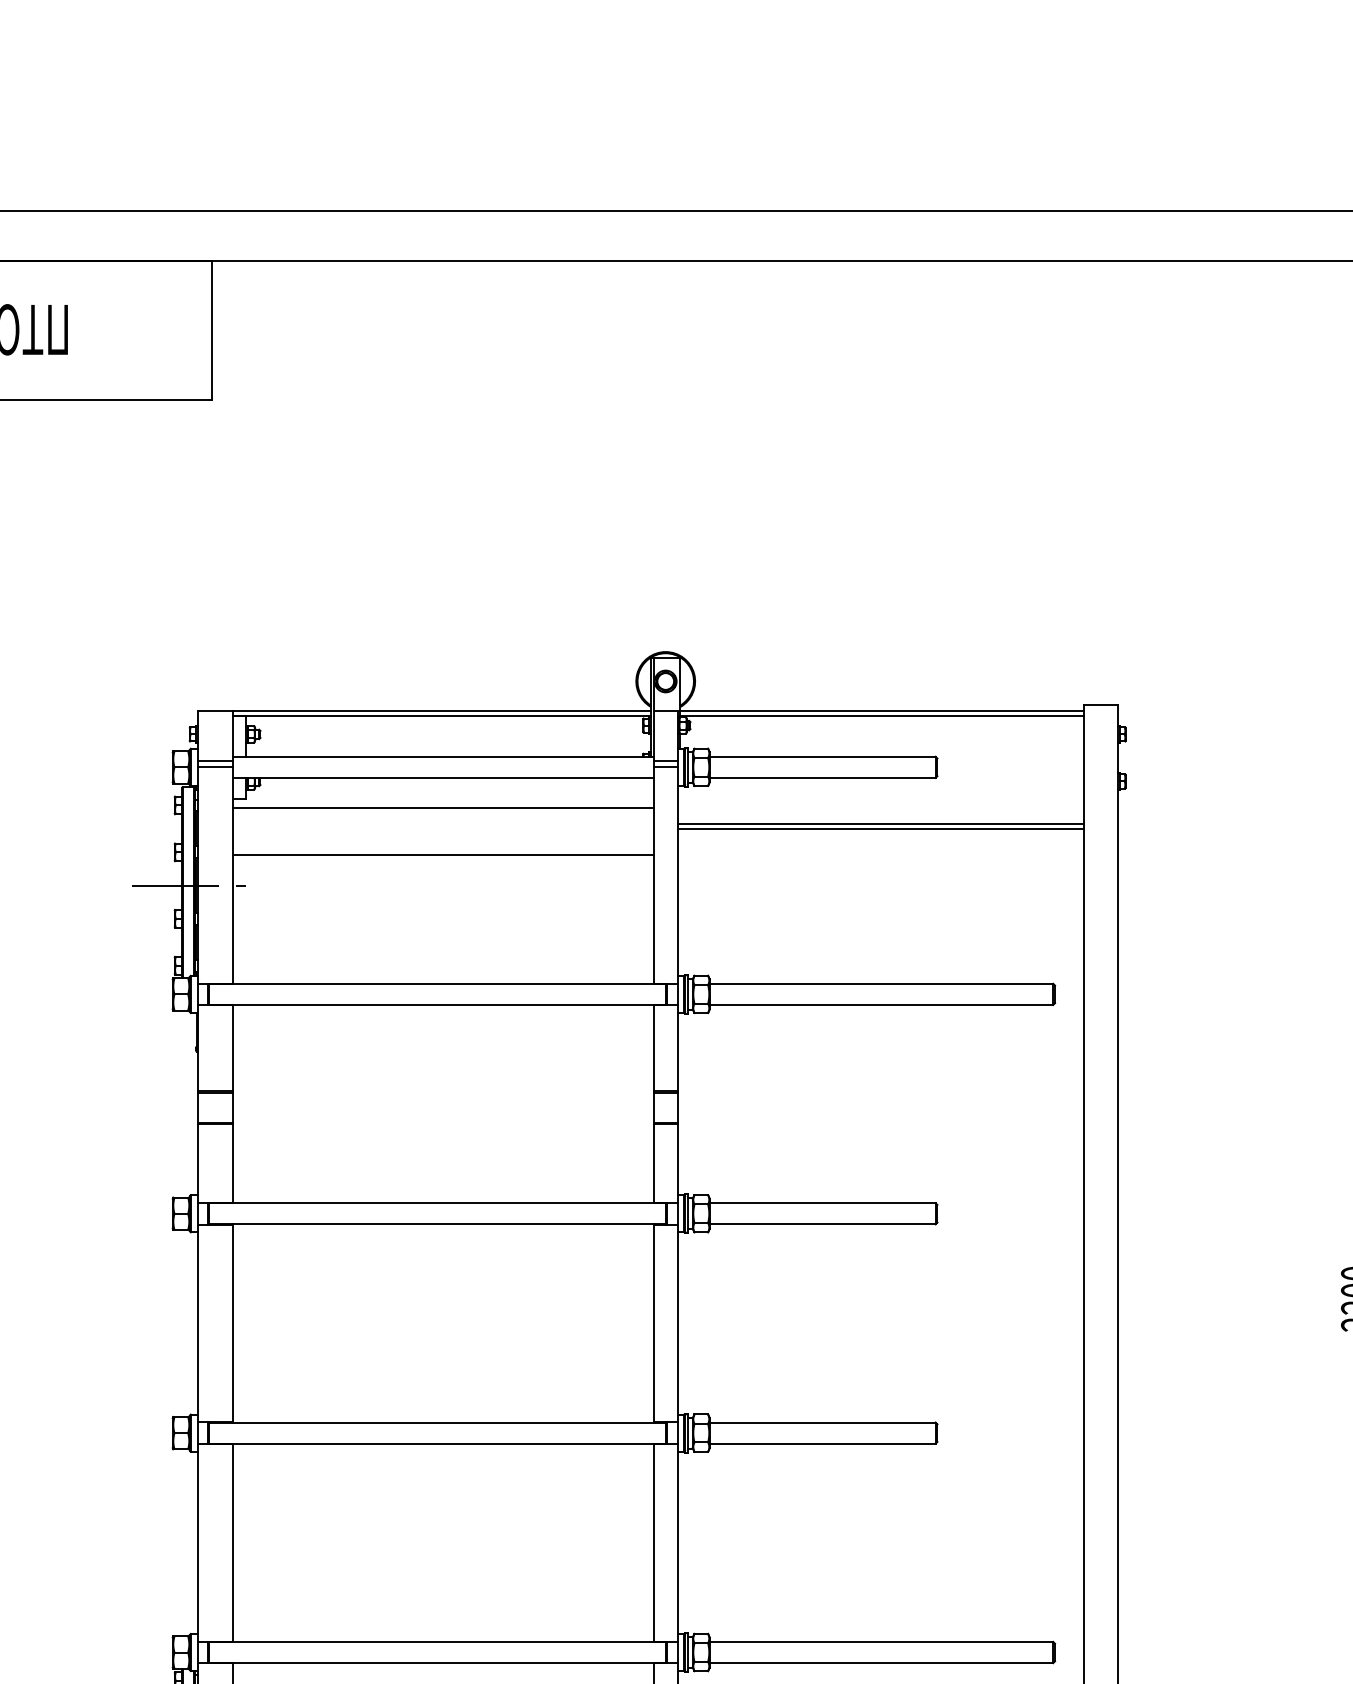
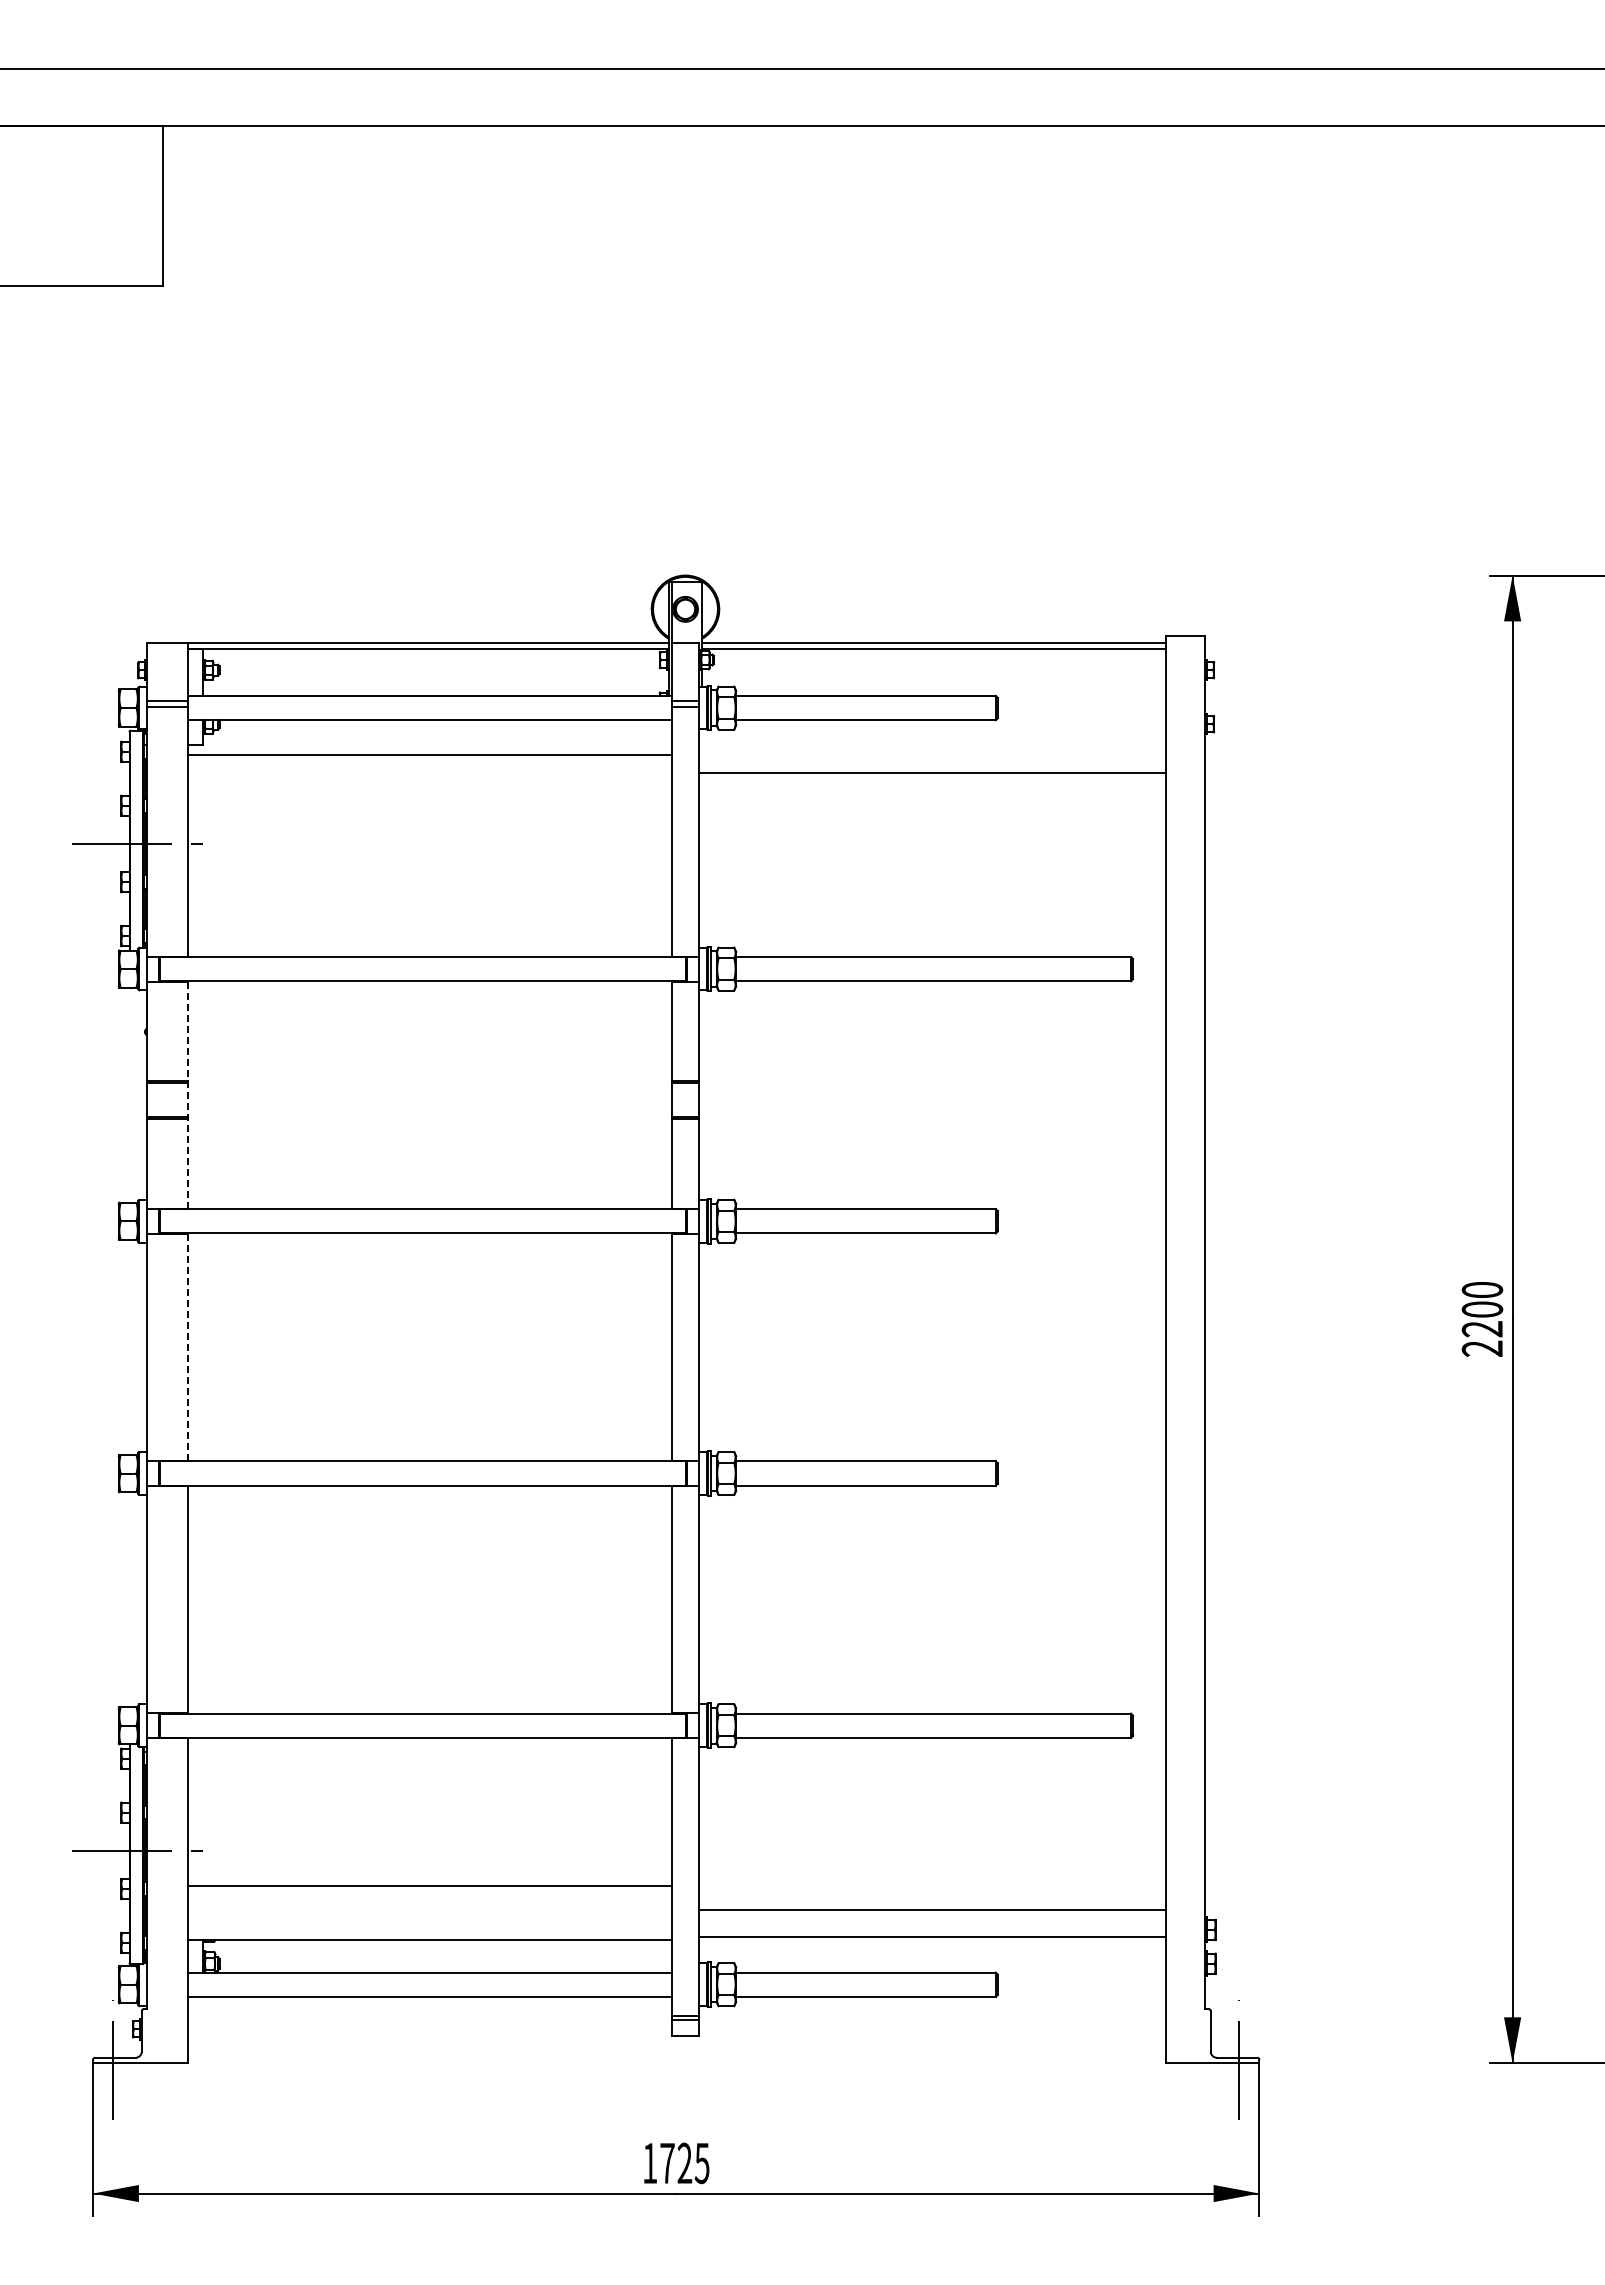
line: (880, 828) -> (932, 778), removed
line: (443, 854) -> (429, 808), removed
line: (232, 1104) -> (187, 1095), solid -> dashed
line: (232, 1323) -> (187, 1347), solid -> dashed

